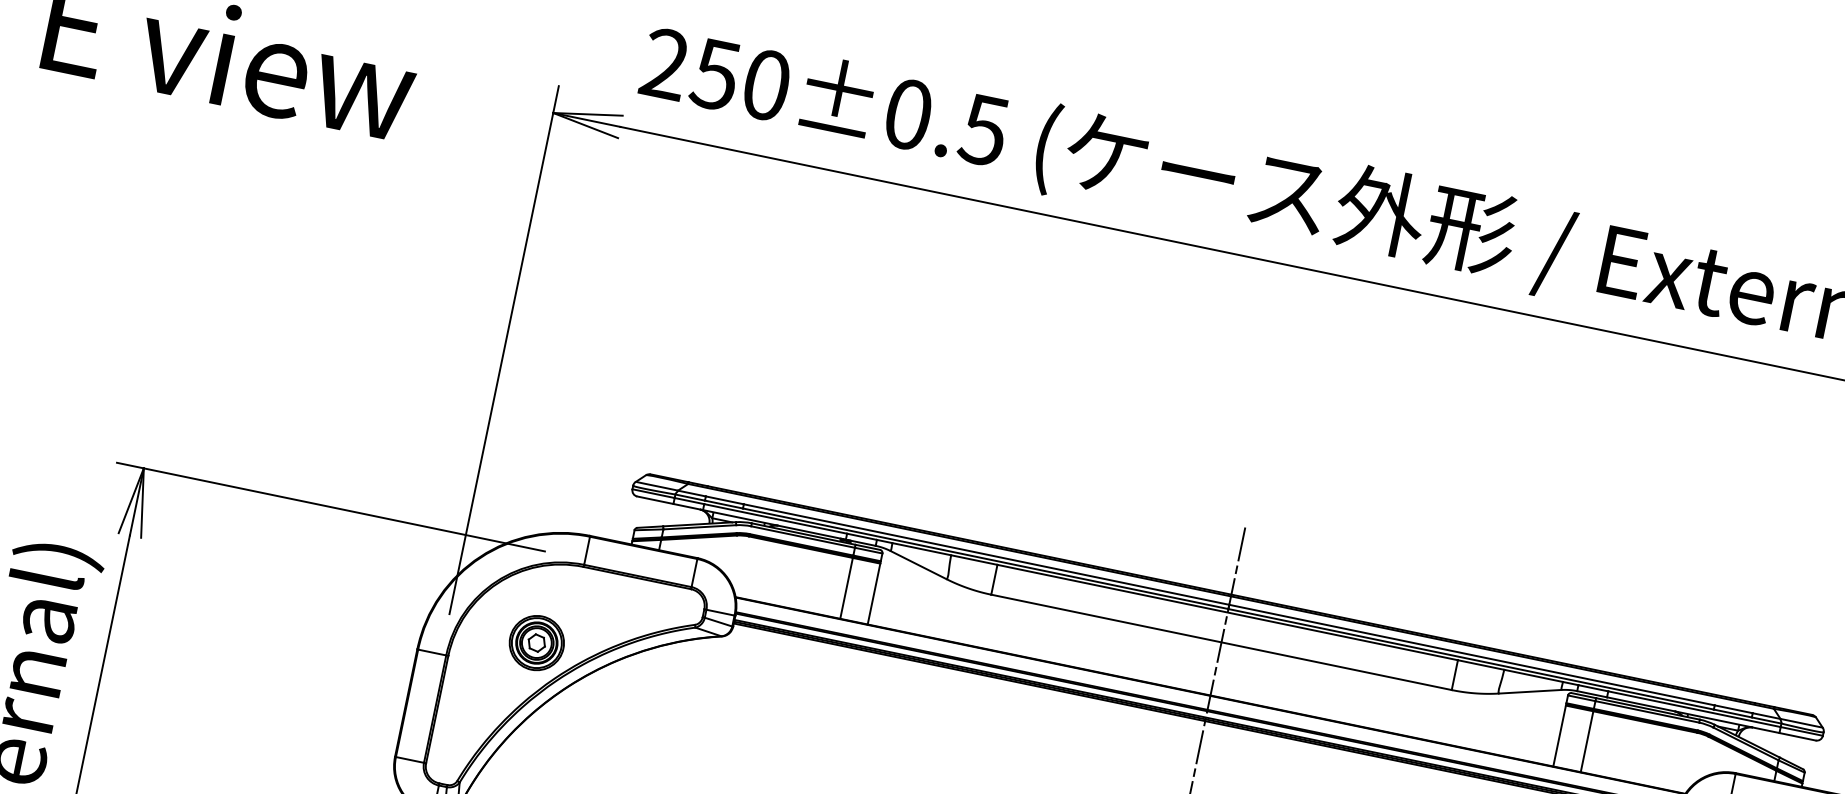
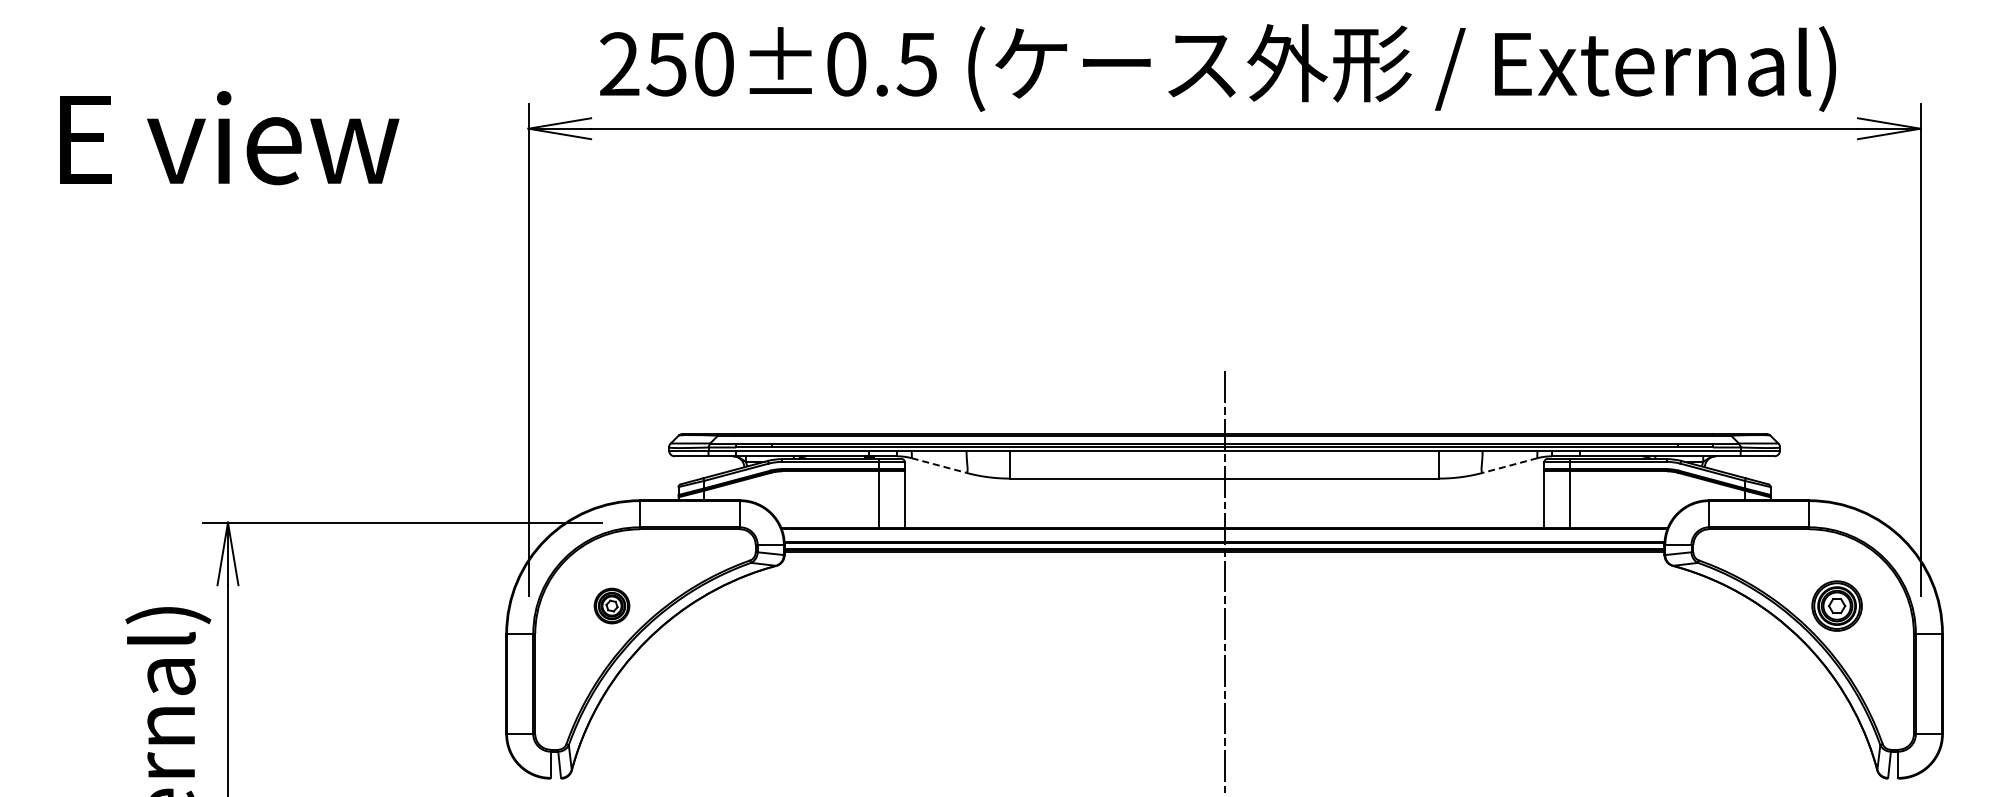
line: (918, 565) -> (939, 465), solid -> dashed
part: (536, 642) -> (611, 605), size x0.7
line: (1529, 691) -> (1509, 465), solid -> dashed

